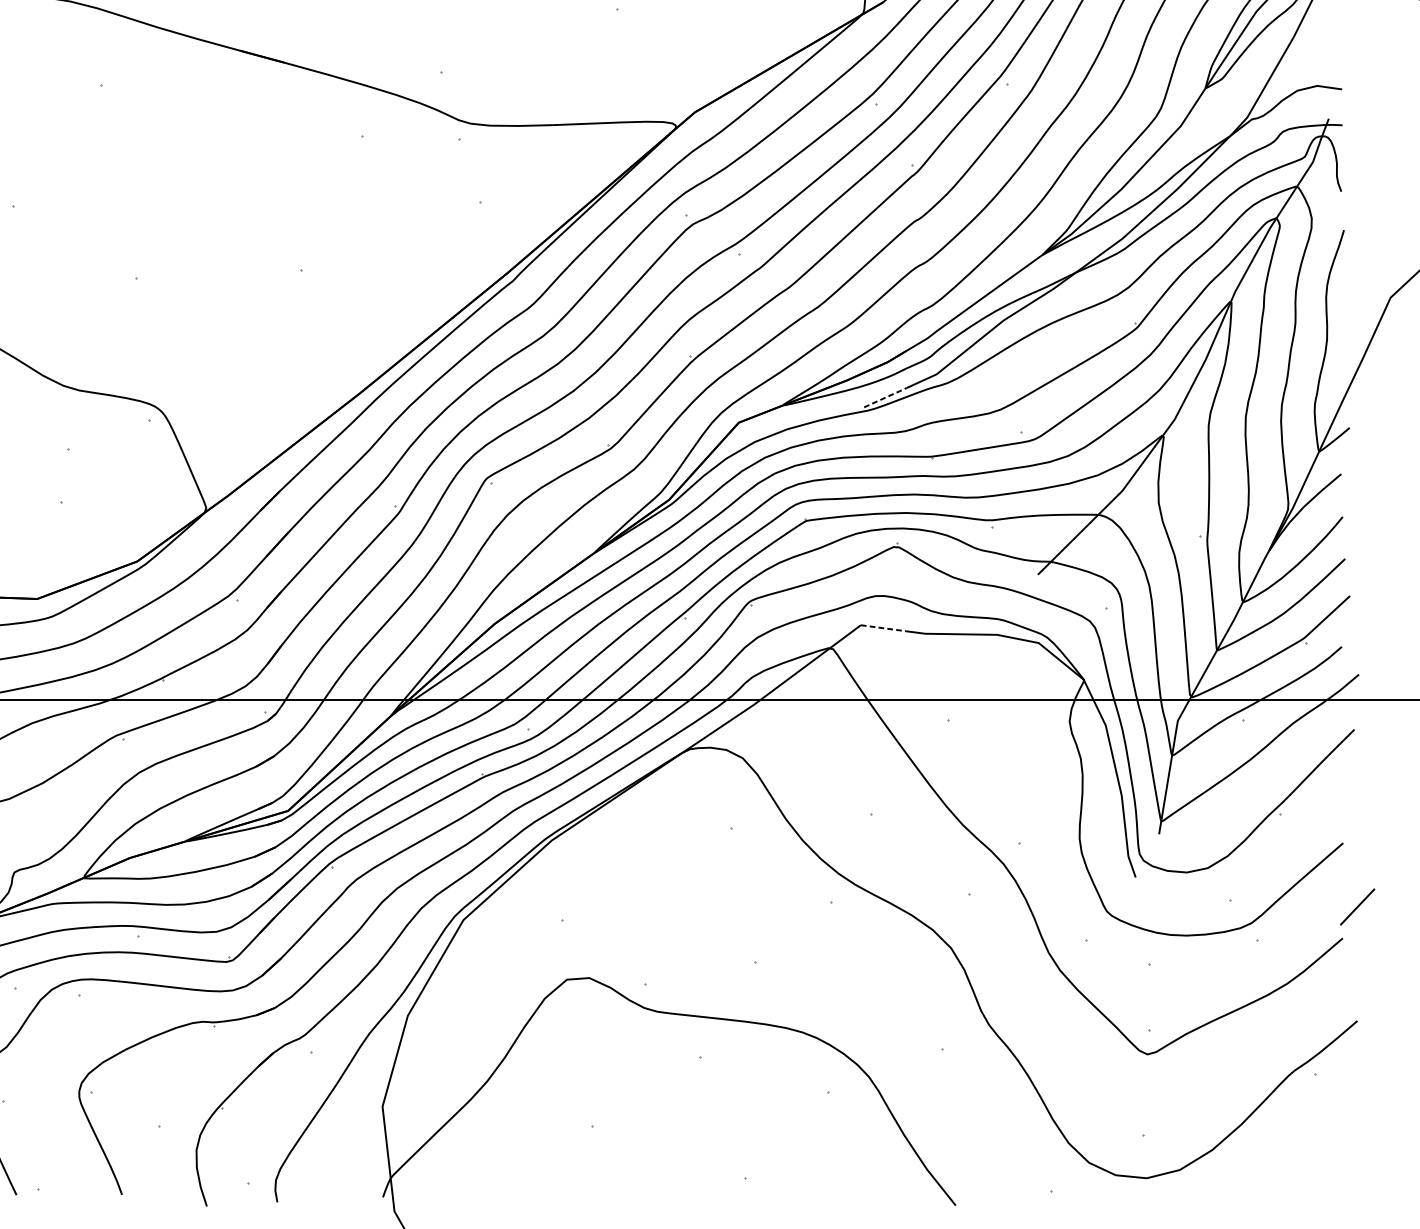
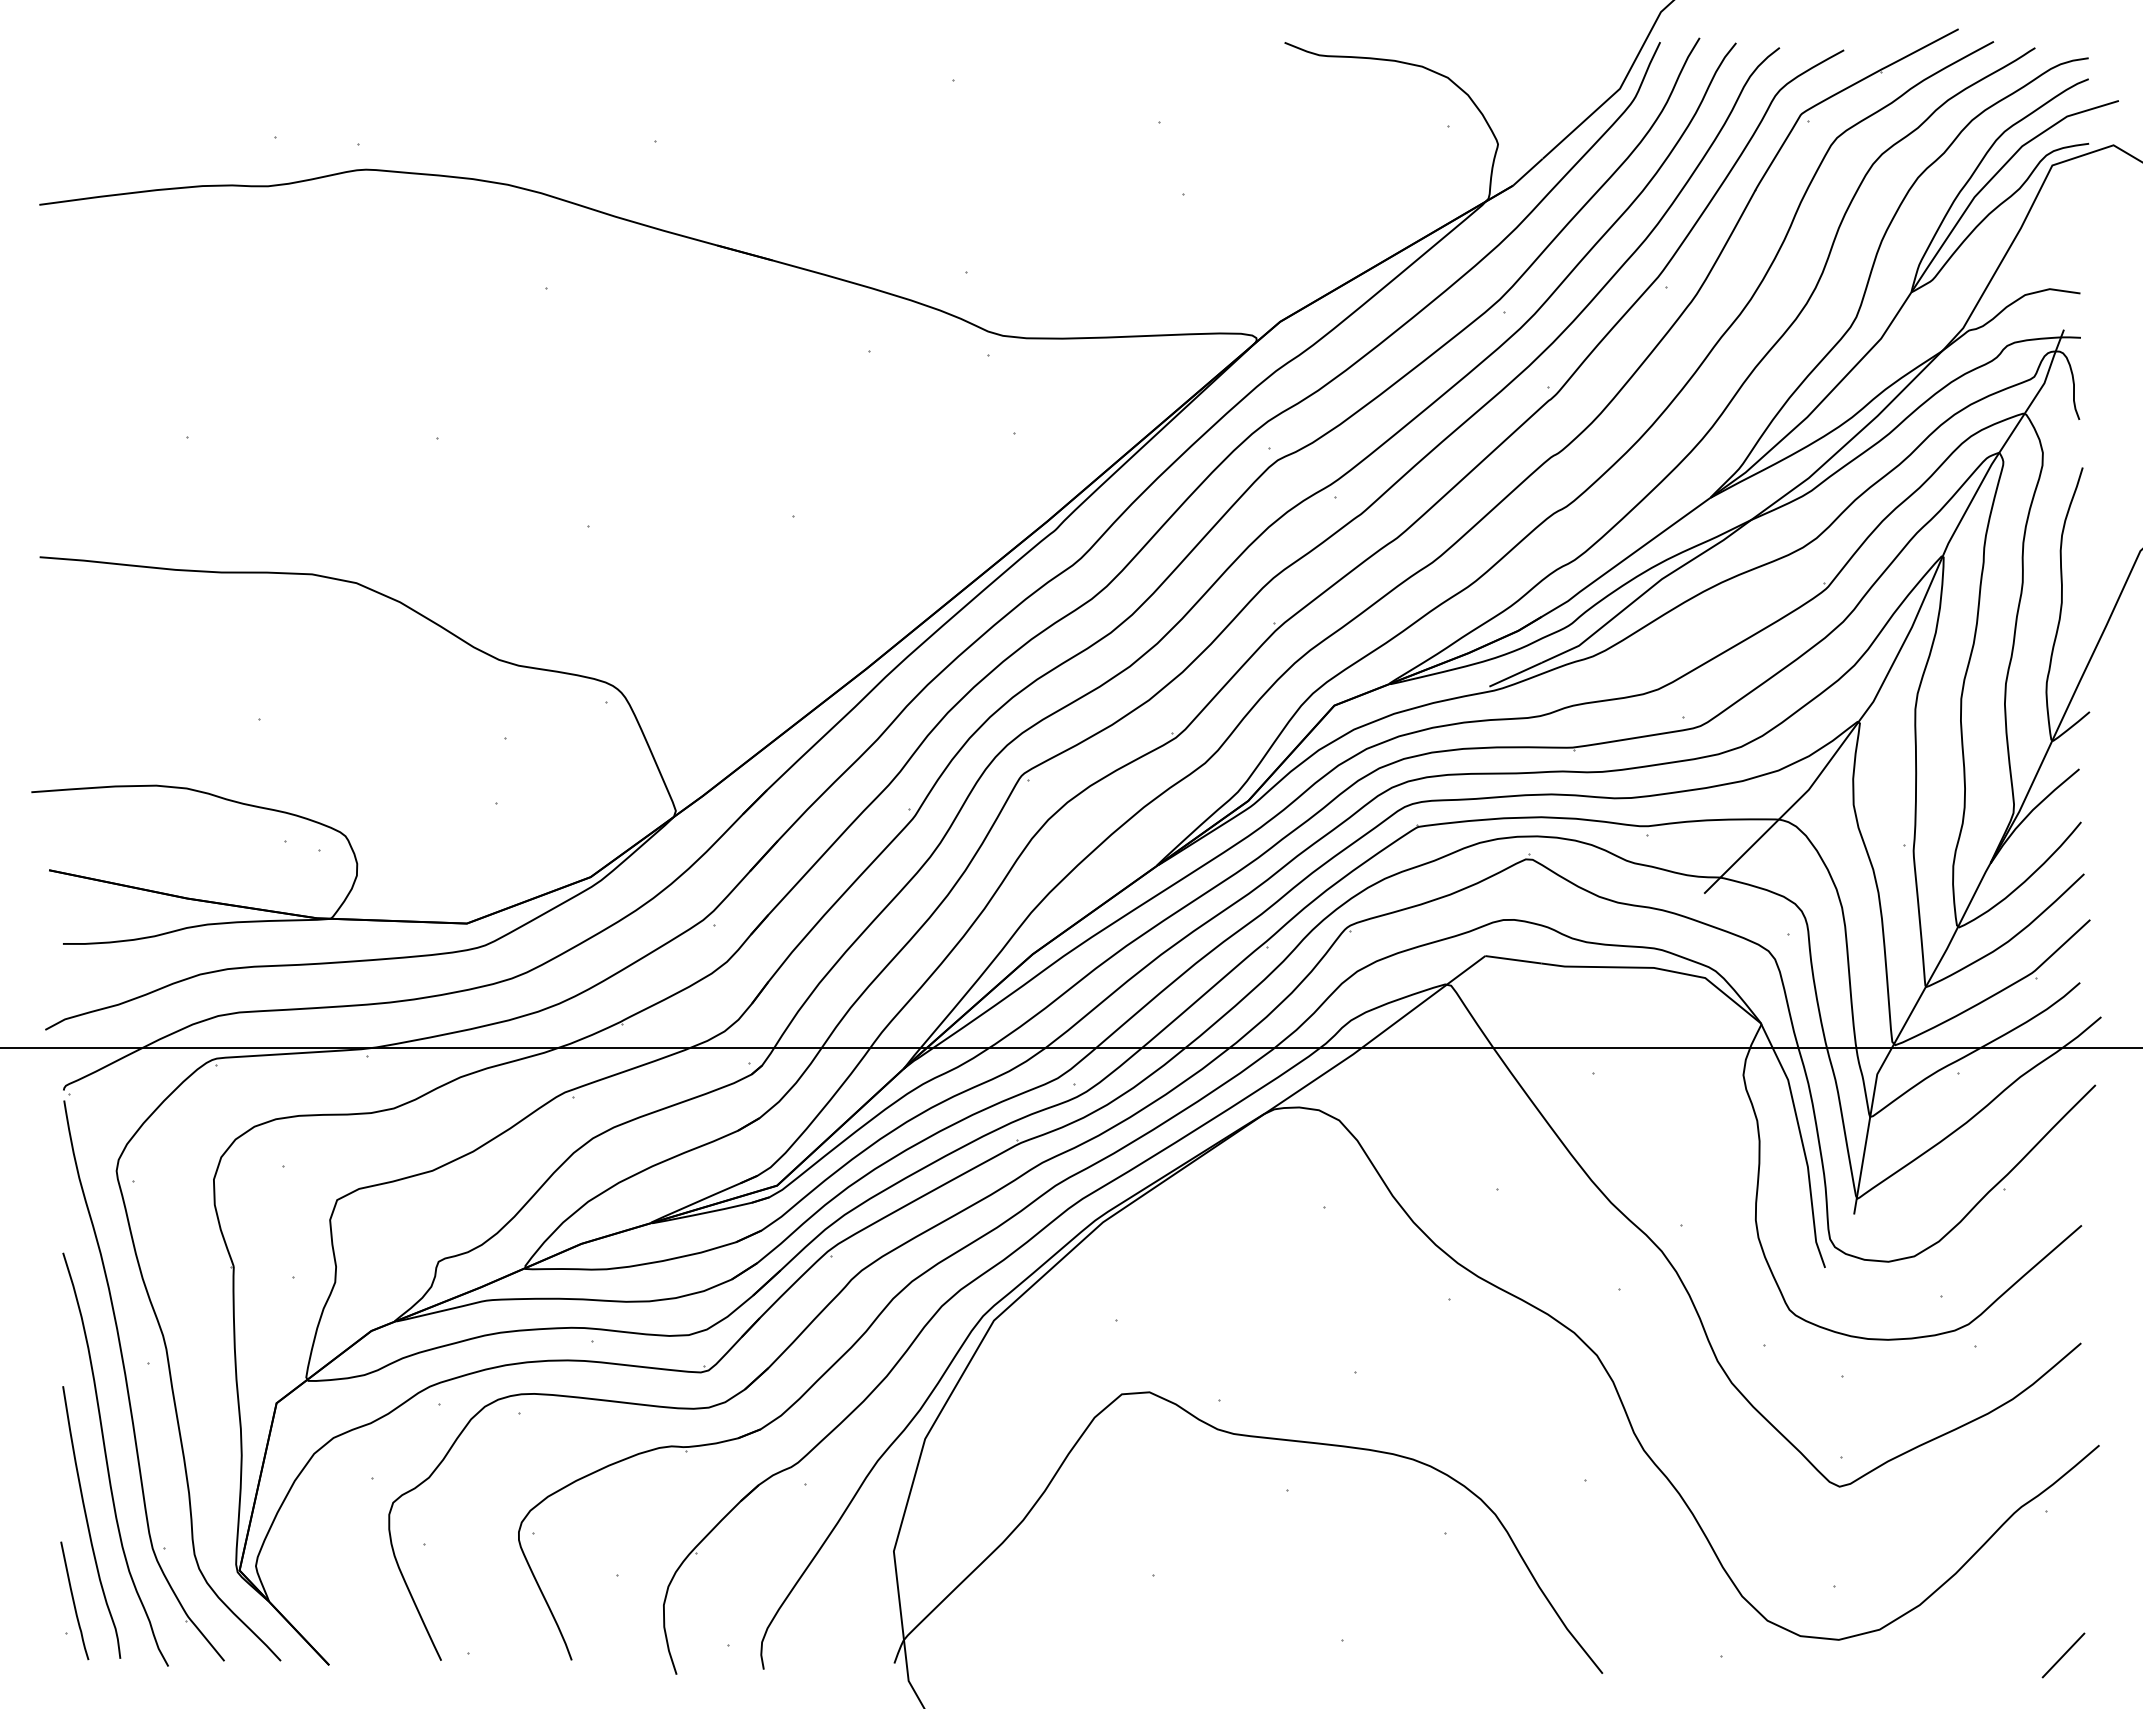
line: (885, 397) -> (1515, 674), dashed -> solid
line: (883, 628) -> (1513, 959), dashed -> solid
line: (1357, 907) -> (2063, 1655), moved

